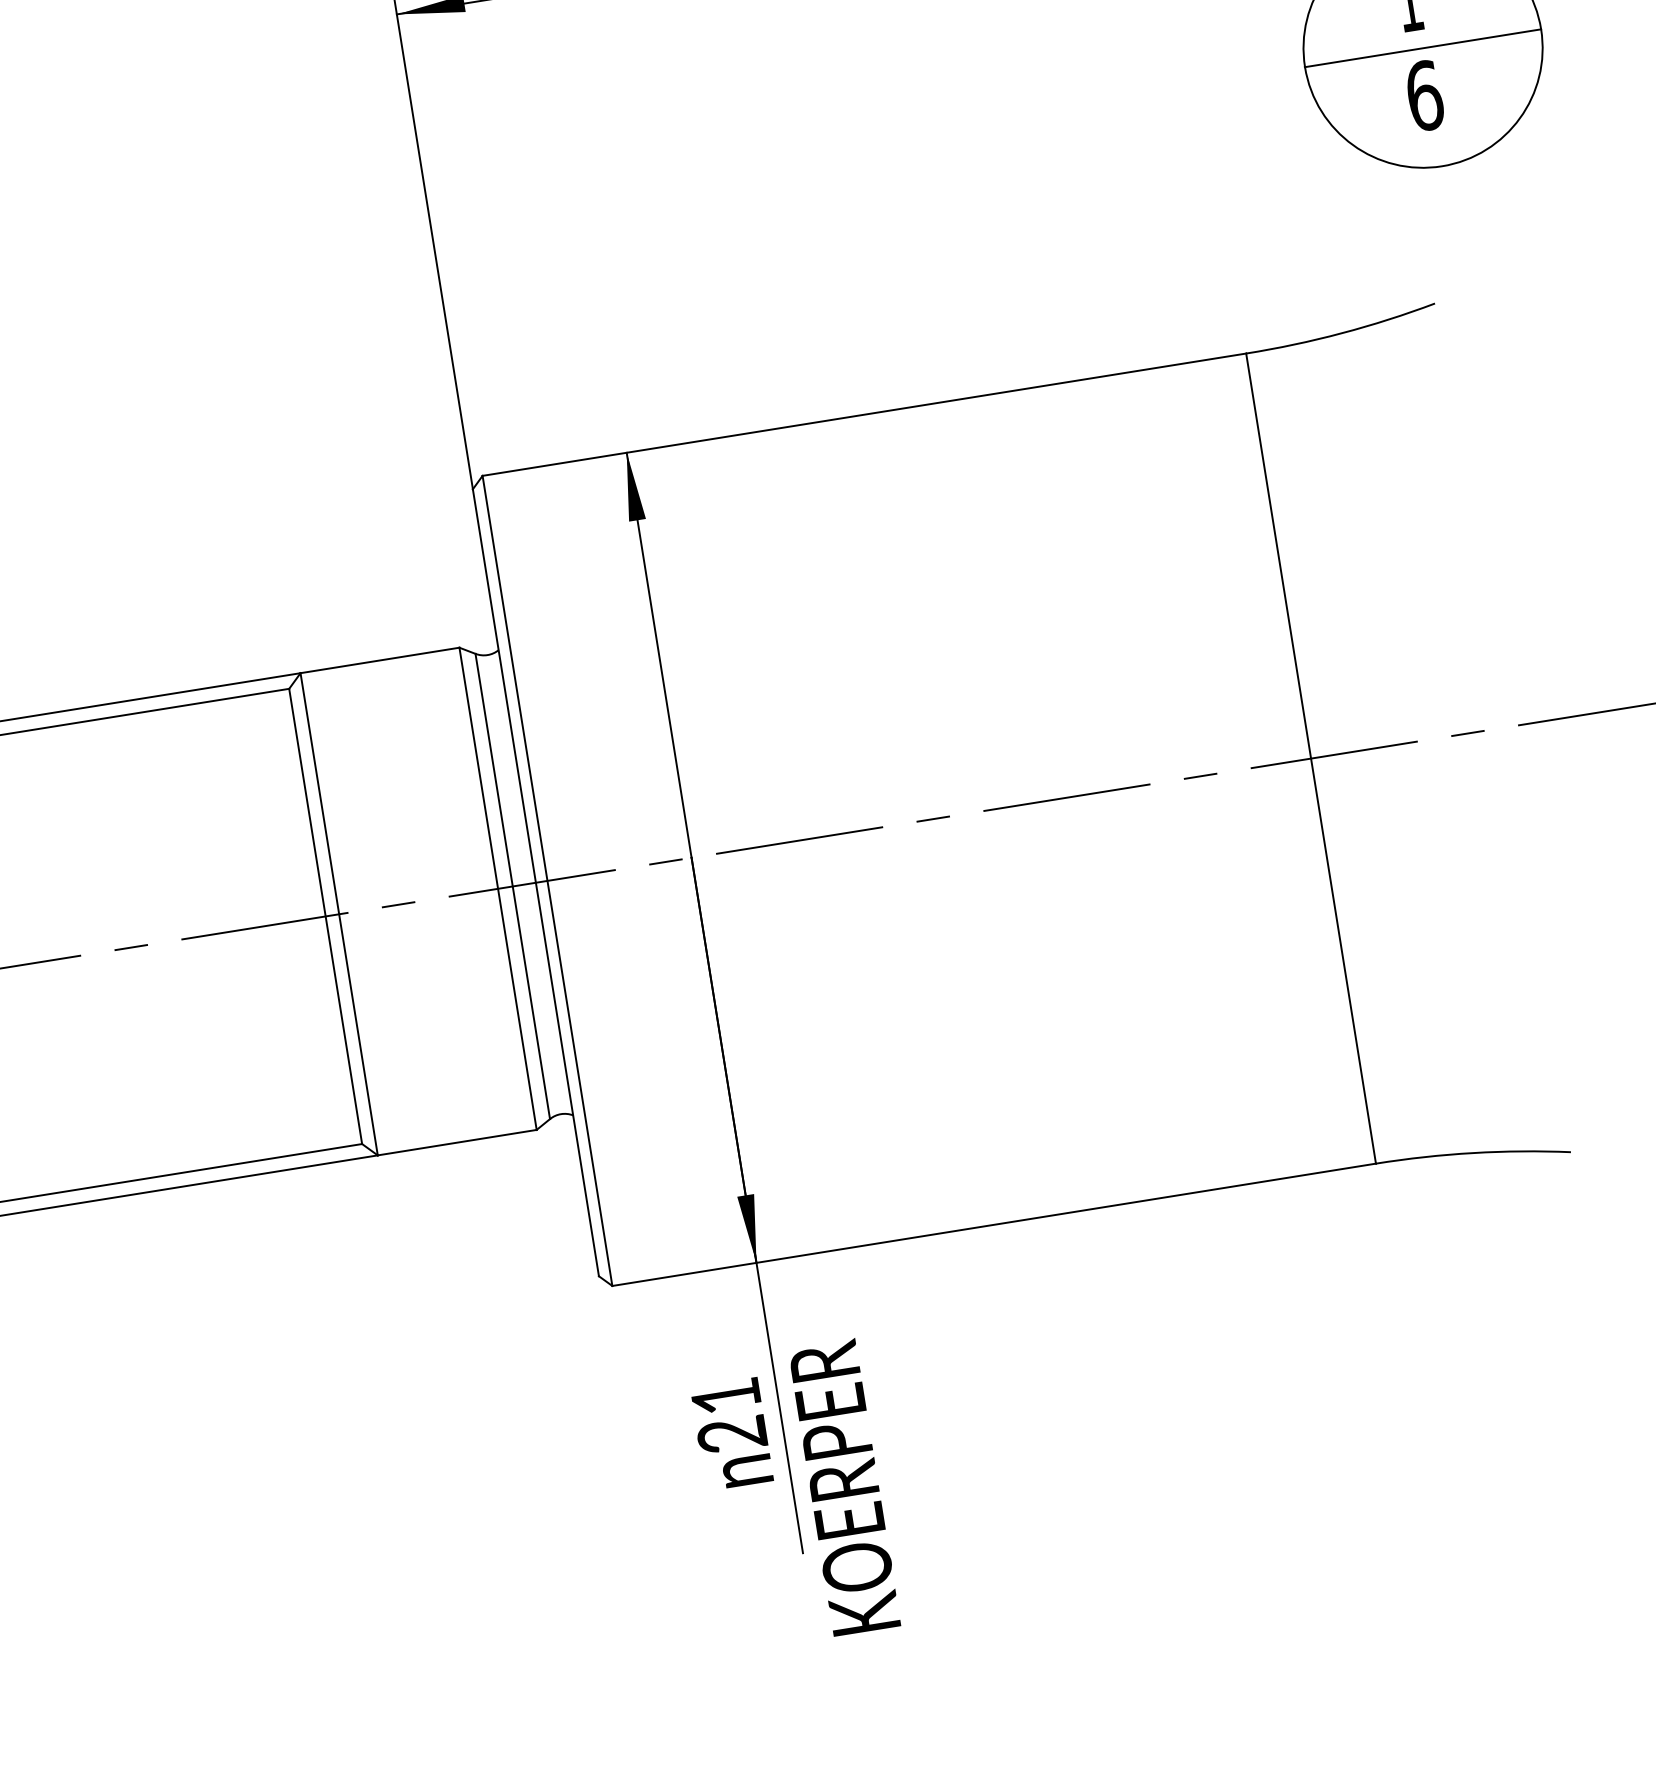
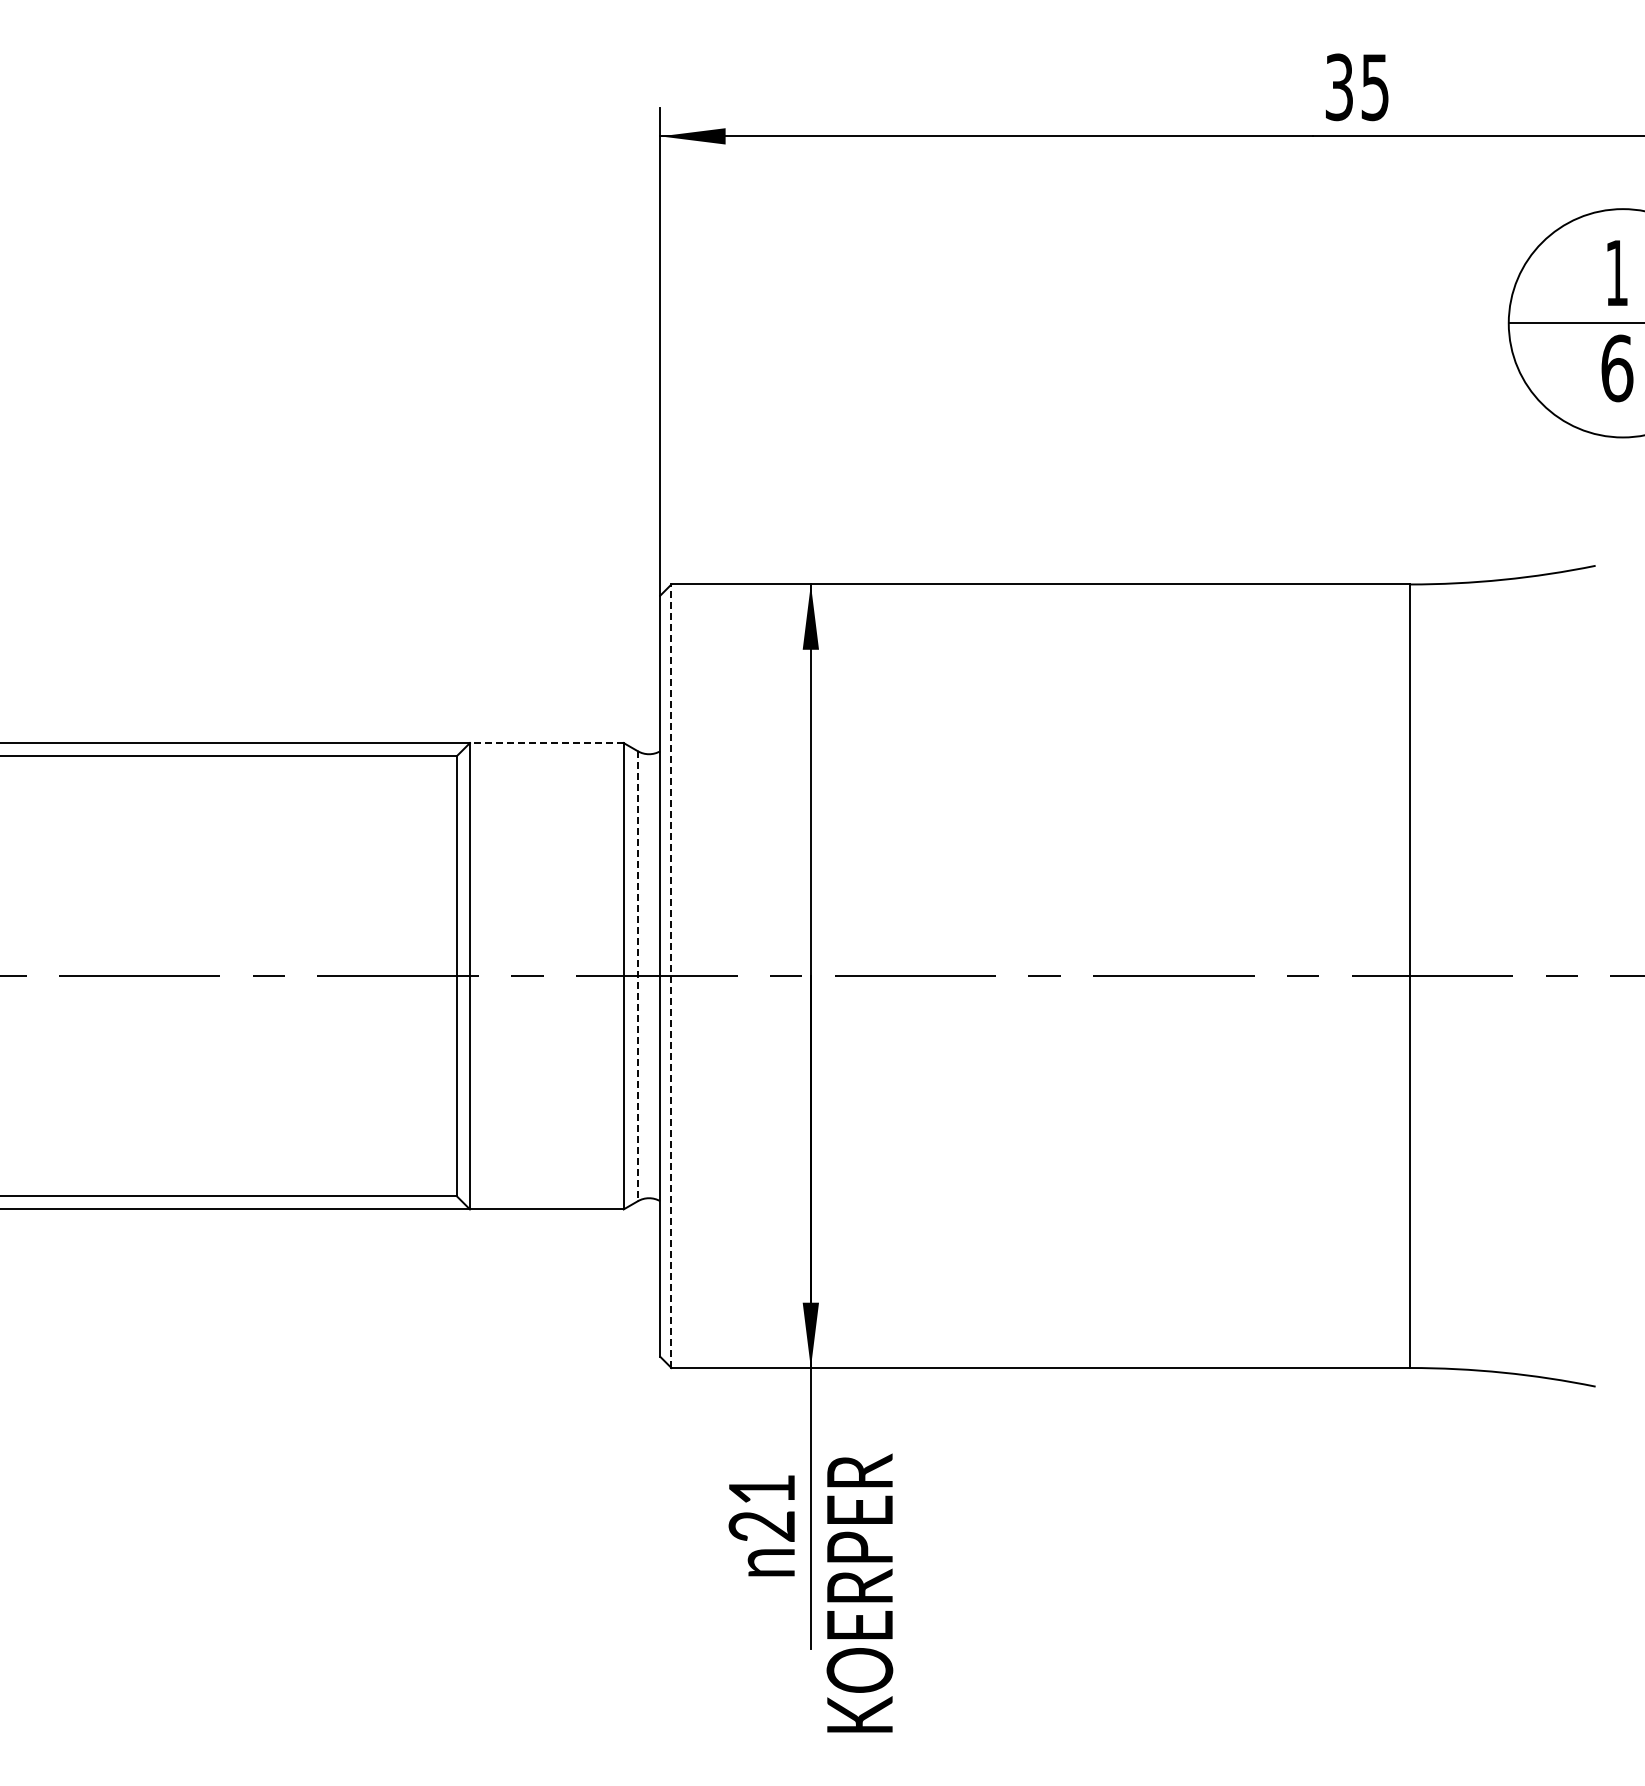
line: (379, 660) -> (546, 743), solid -> dashed
line: (547, 881) -> (671, 976), solid -> dashed
line: (512, 886) -> (637, 976), solid -> dashed

